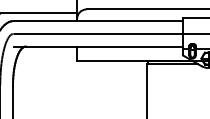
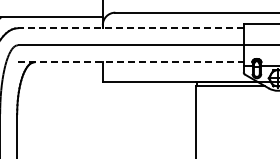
line: (97, 21) -> (130, 28), solid -> dashed
line: (97, 46) -> (130, 62), solid -> dashed

